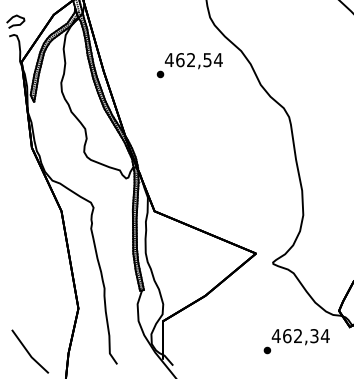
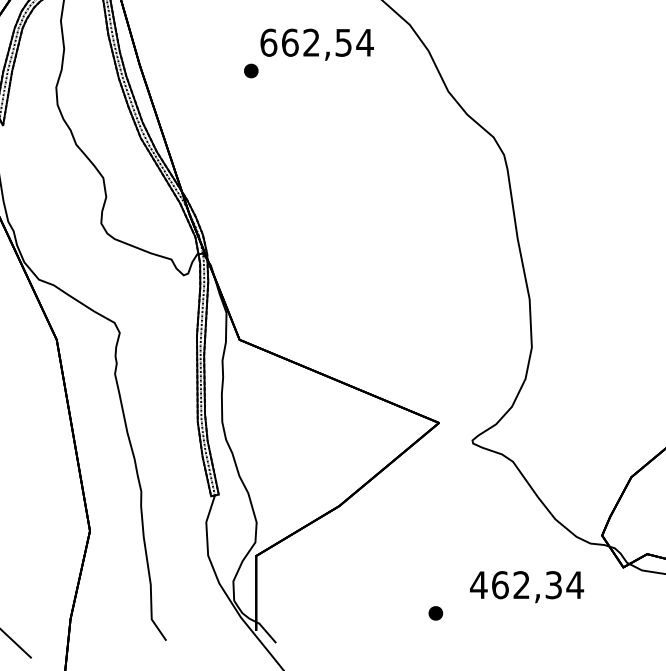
text: (168, 60) -> (266, 43), 462,54 -> 662,54
part: (267, 350) -> (435, 613), moved

